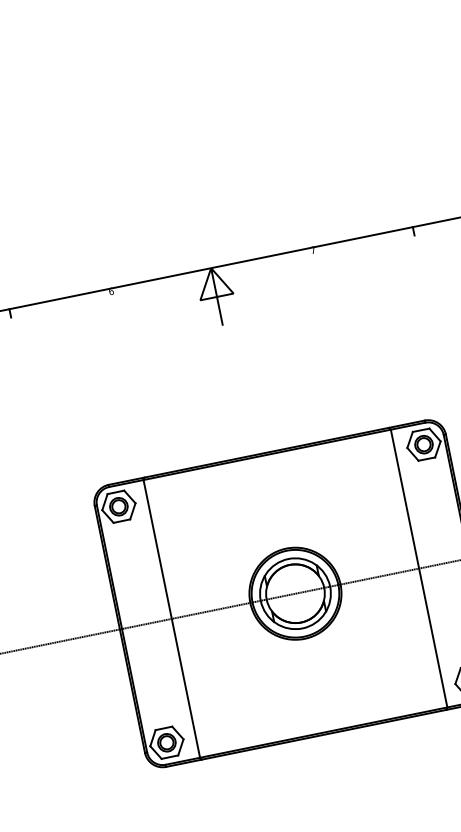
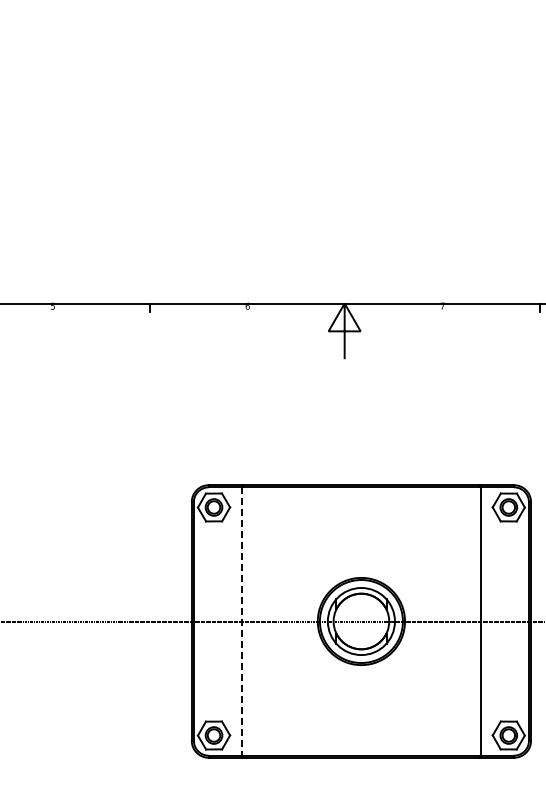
line: (171, 620) -> (241, 622), solid -> dashed

